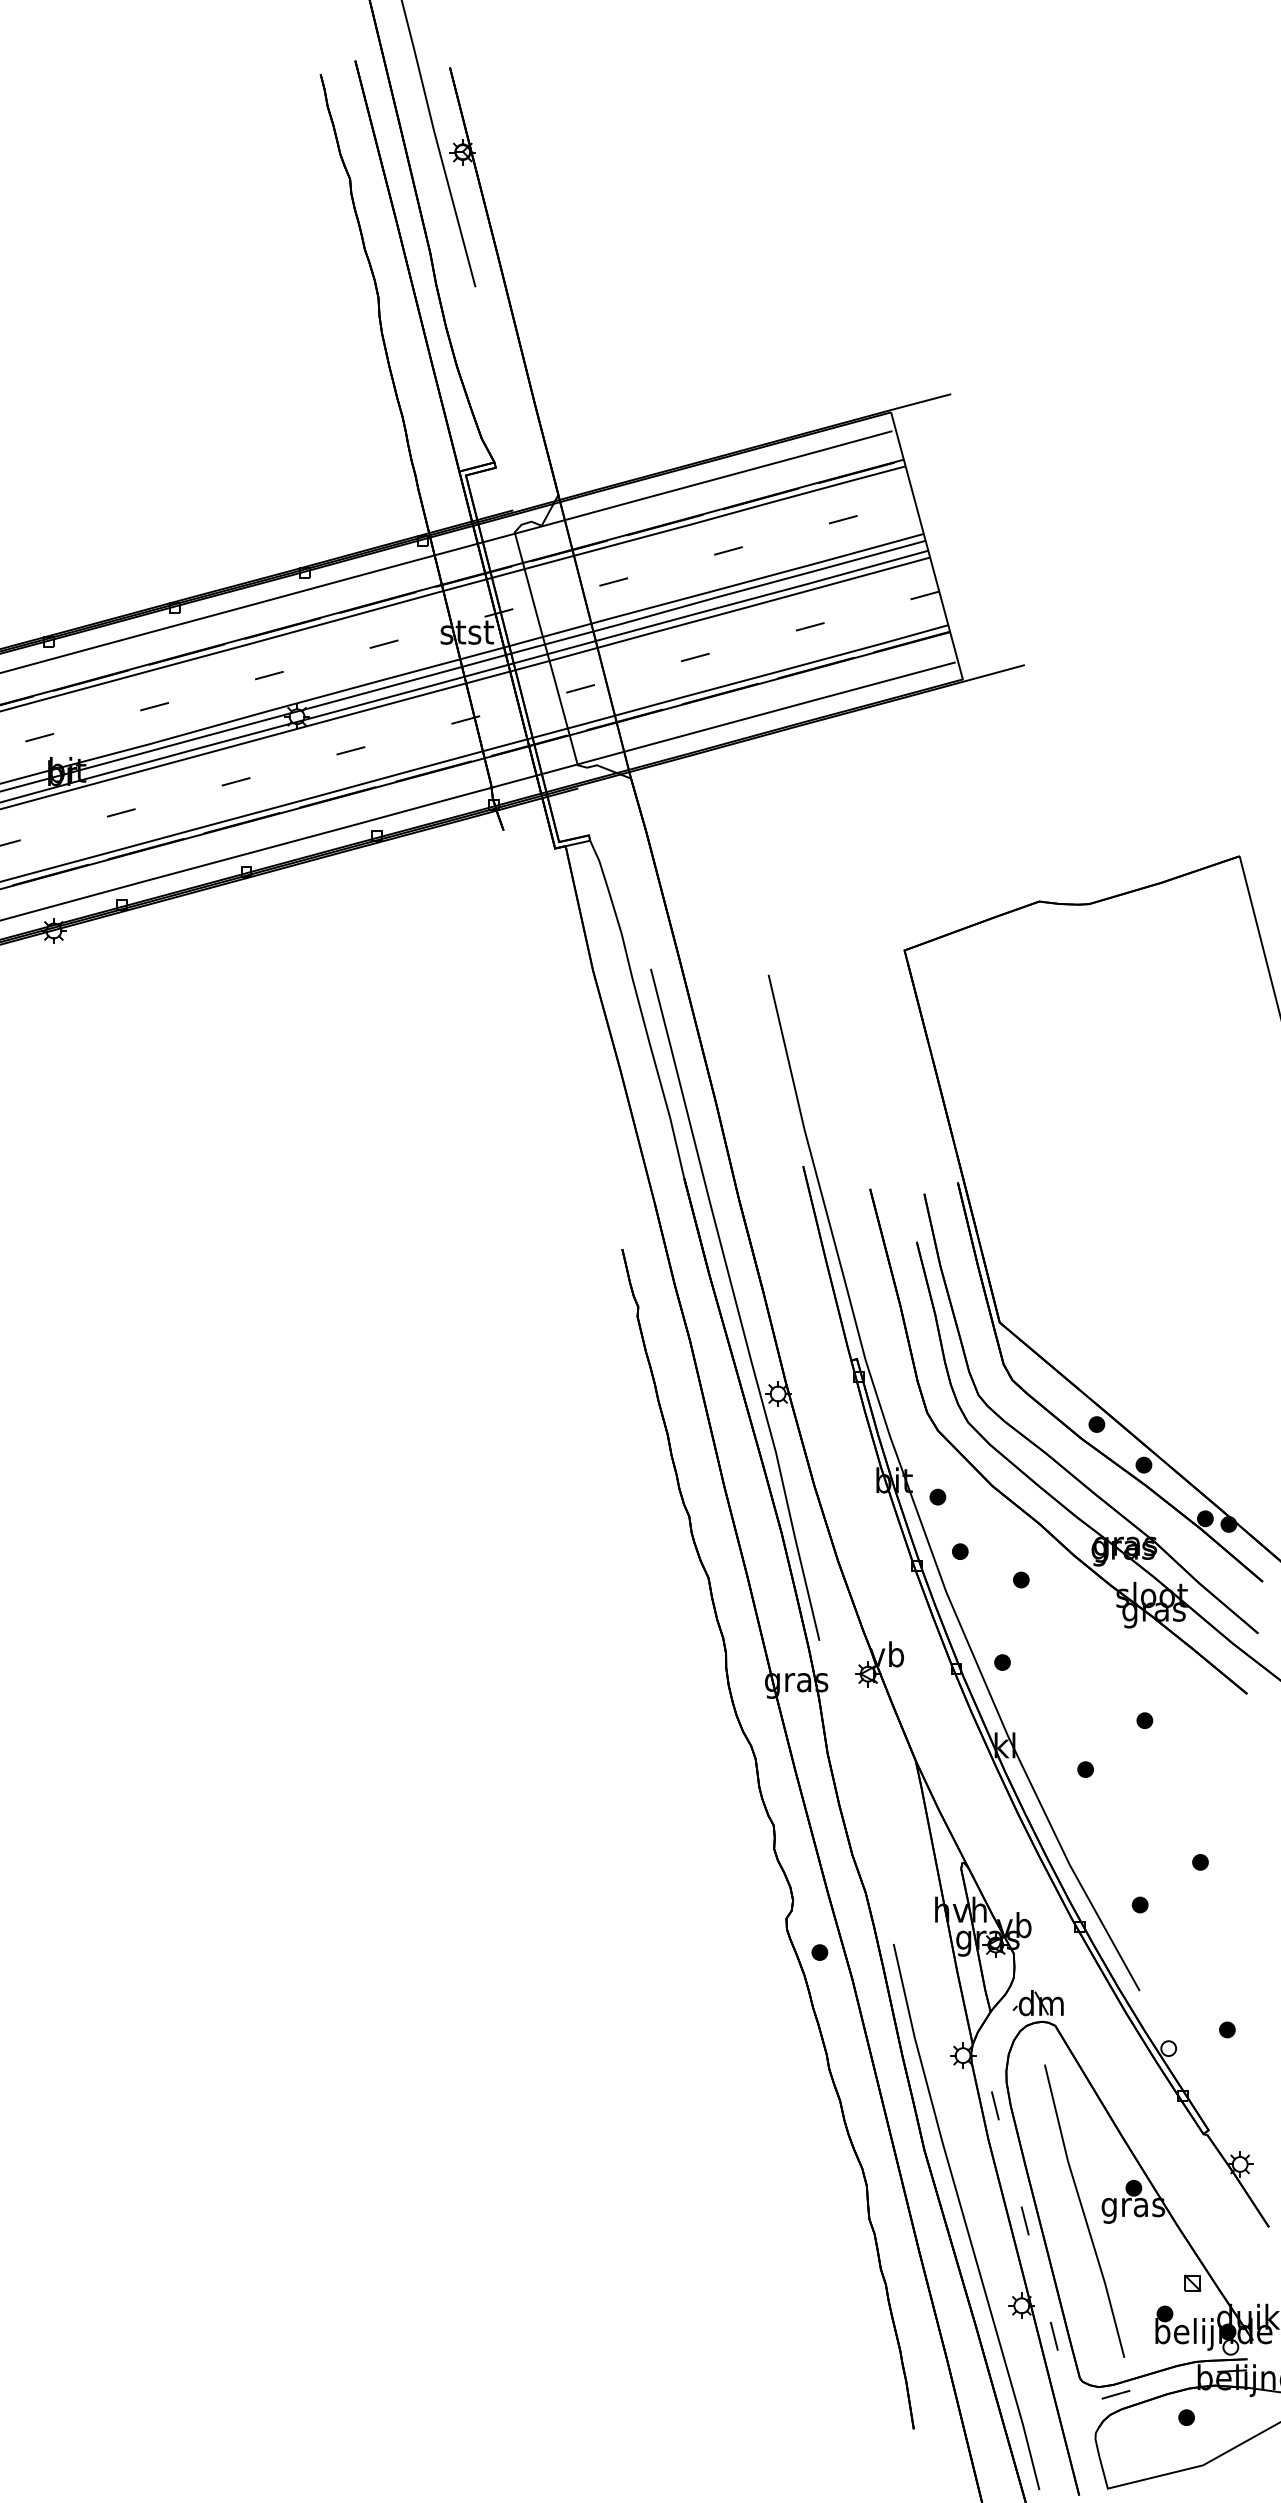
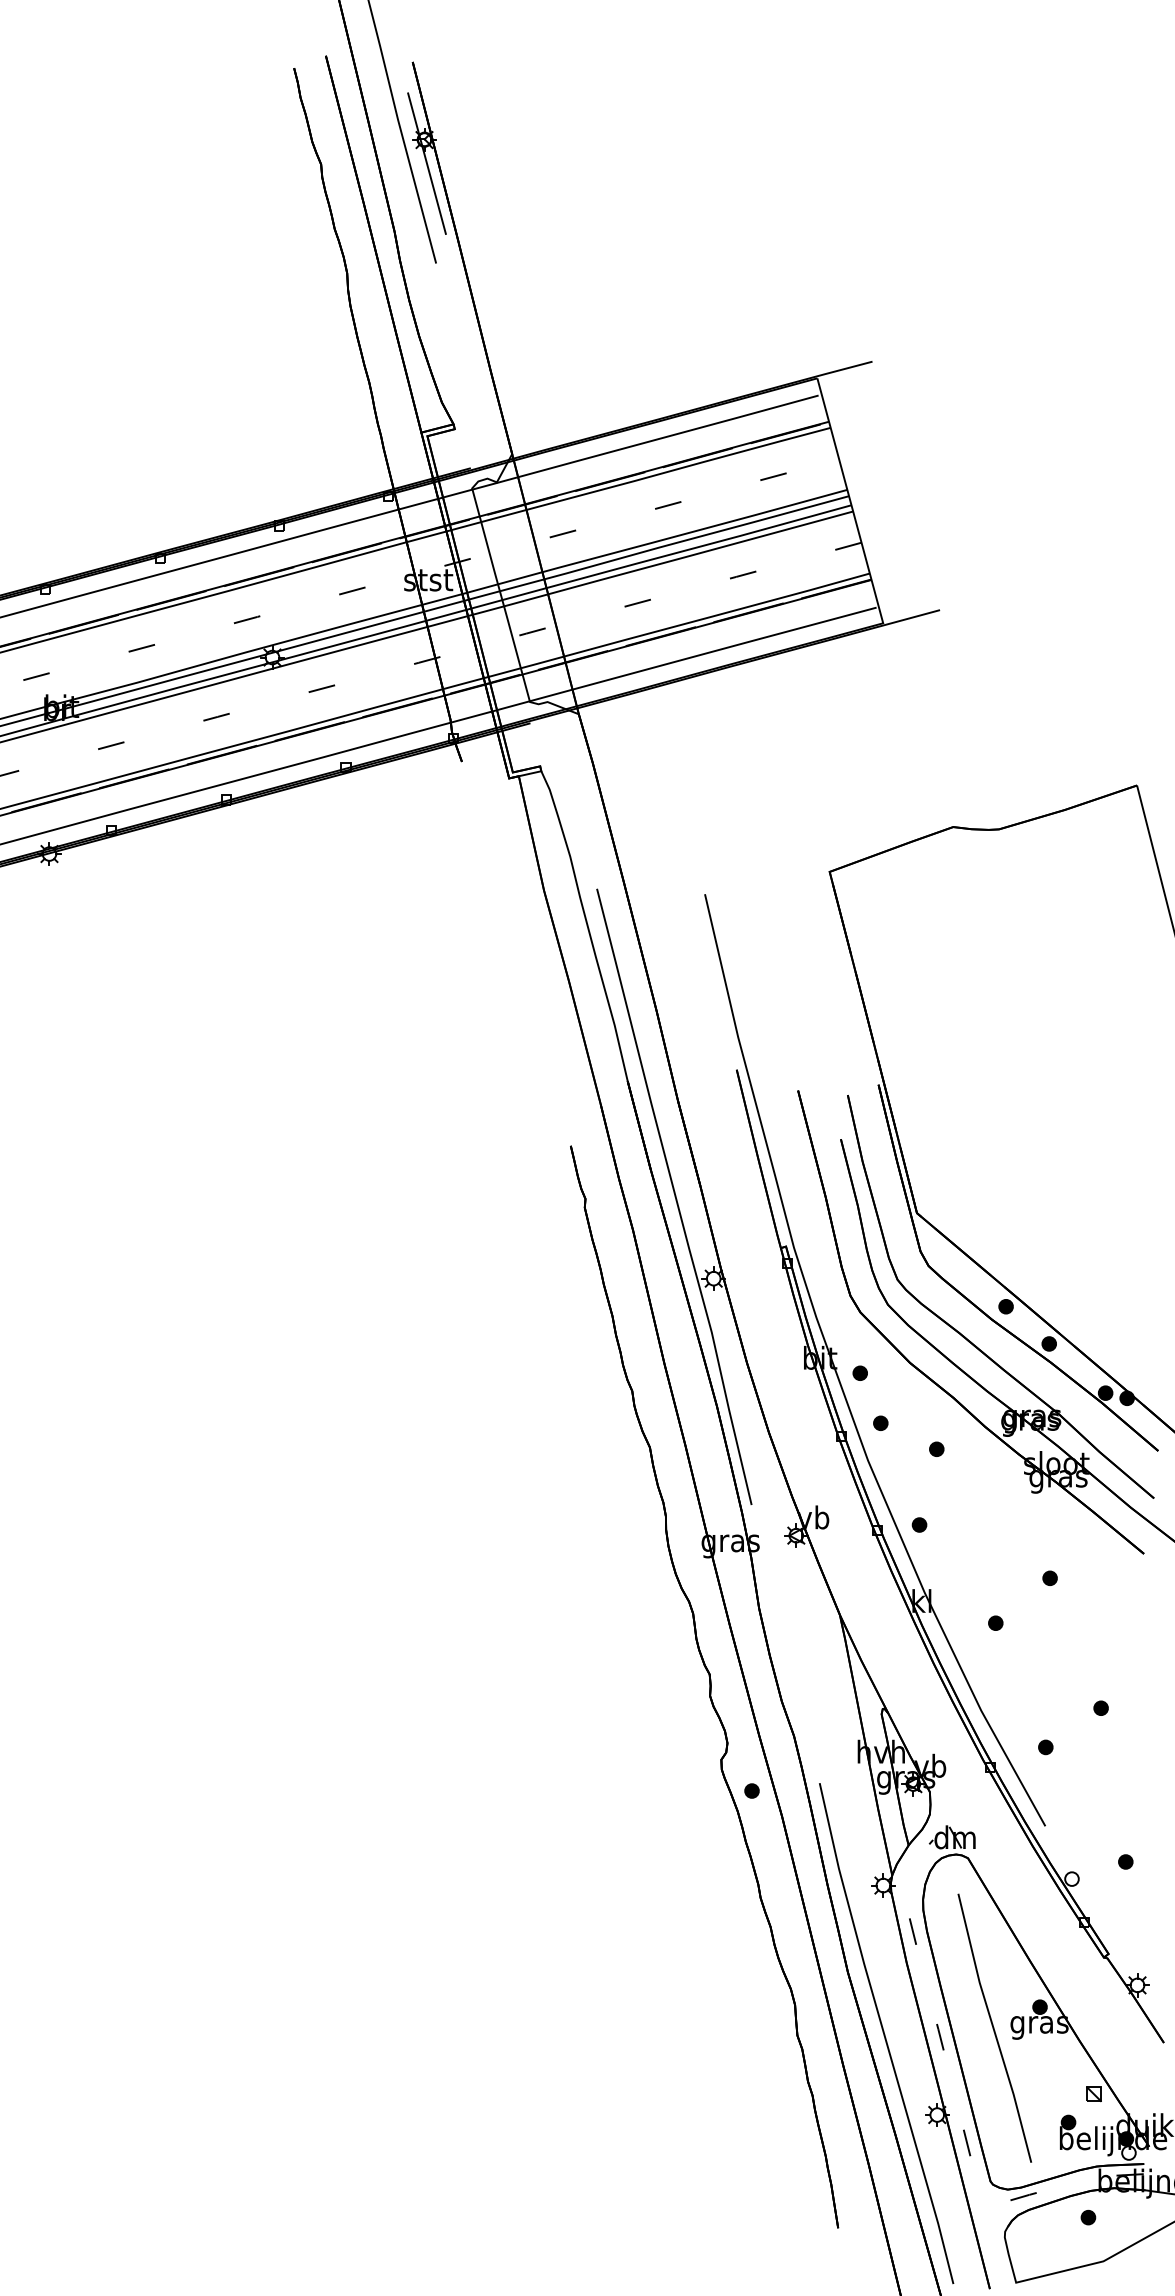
line: (465, 177) -> (426, 162), added

